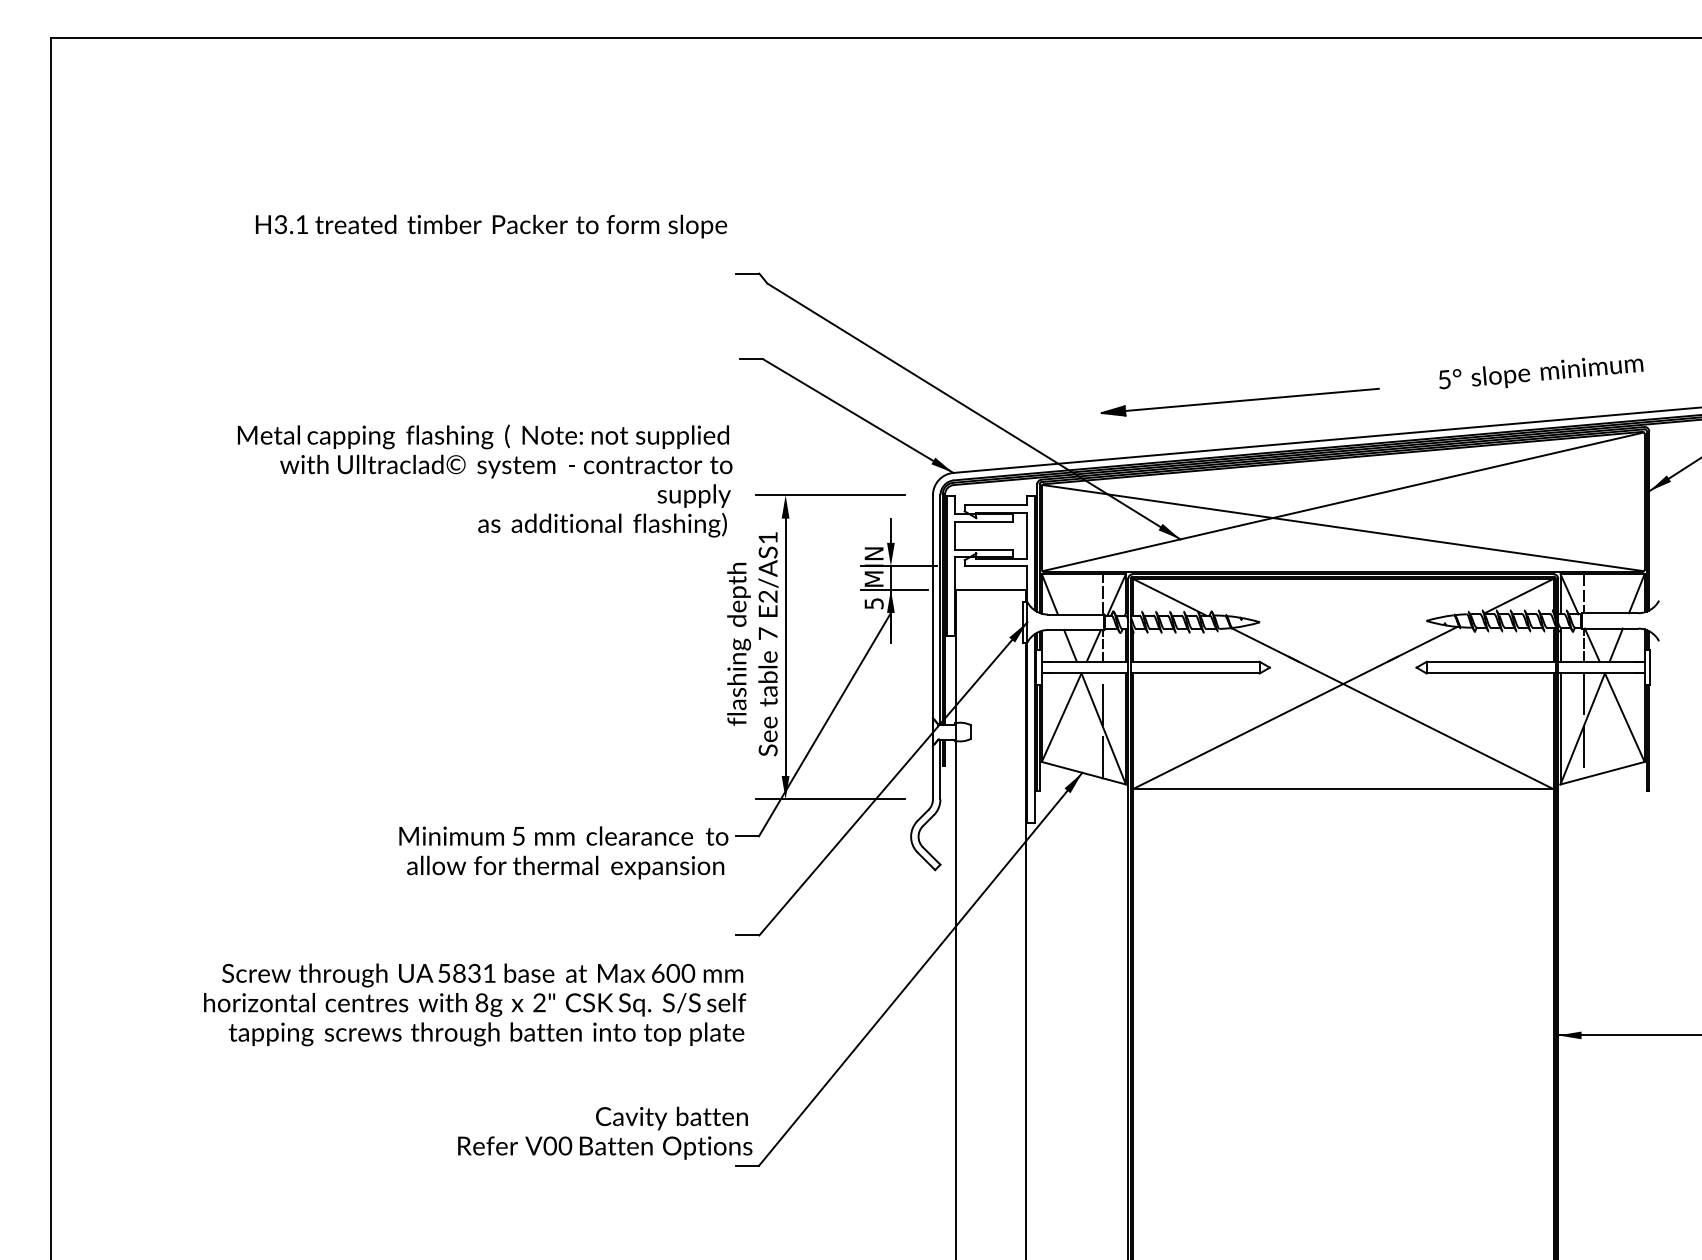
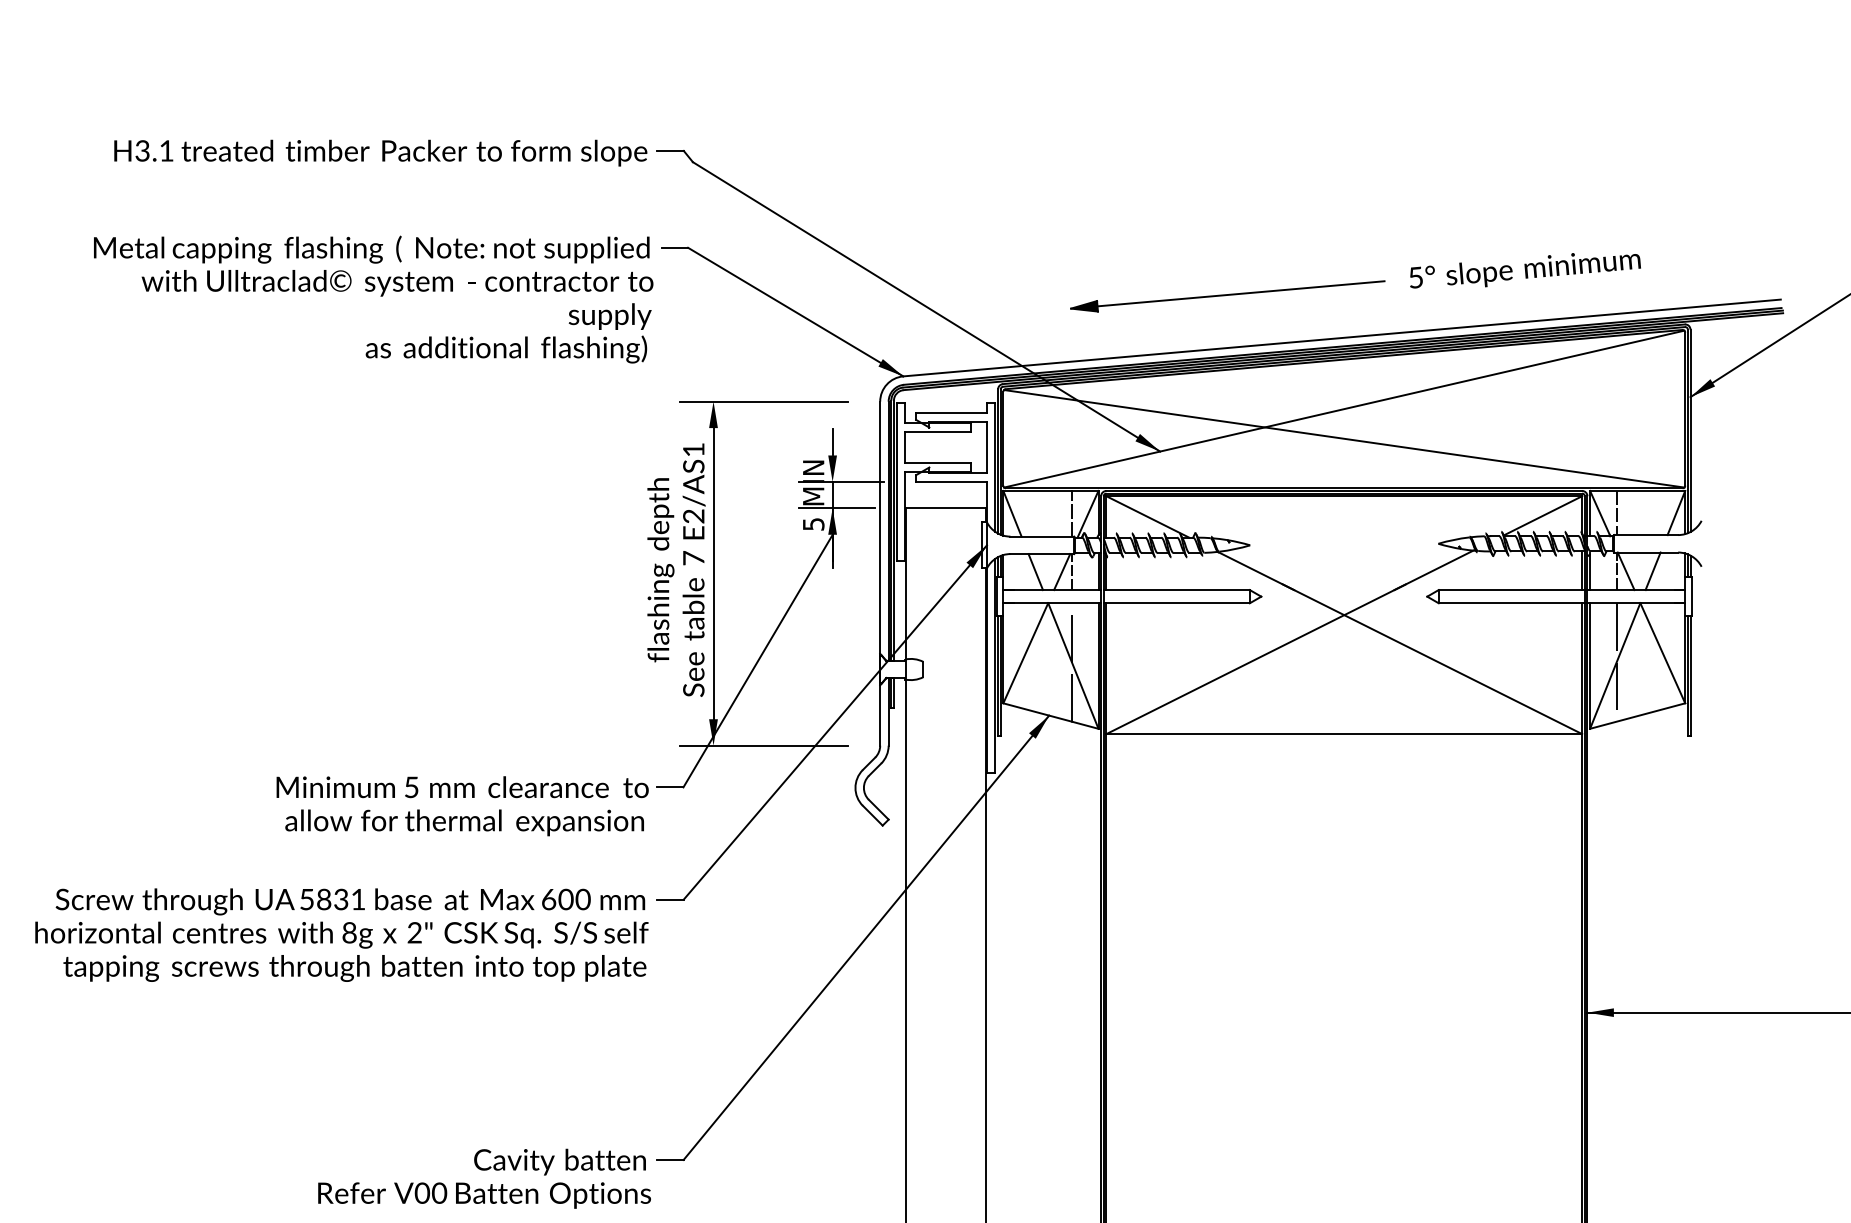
text: (491, 226) -> (380, 153), moved
text: (1541, 373) -> (1525, 270), moved
text: (485, 480) -> (374, 298), moved
text: (475, 1004) -> (342, 934), moved
text: (605, 1132) -> (484, 1177), moved

